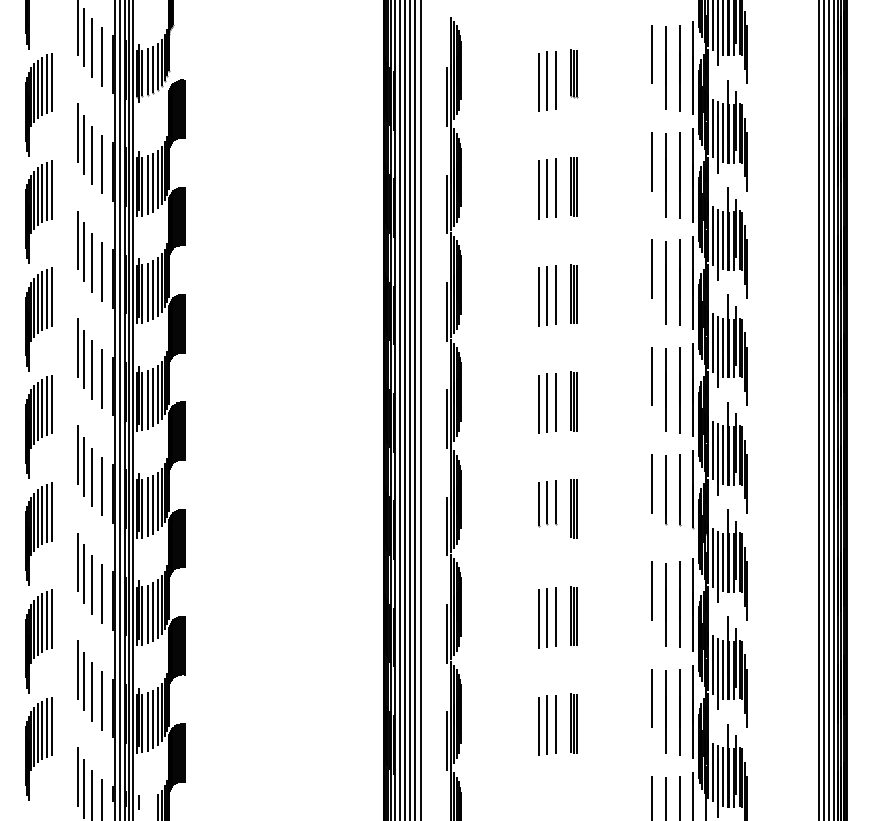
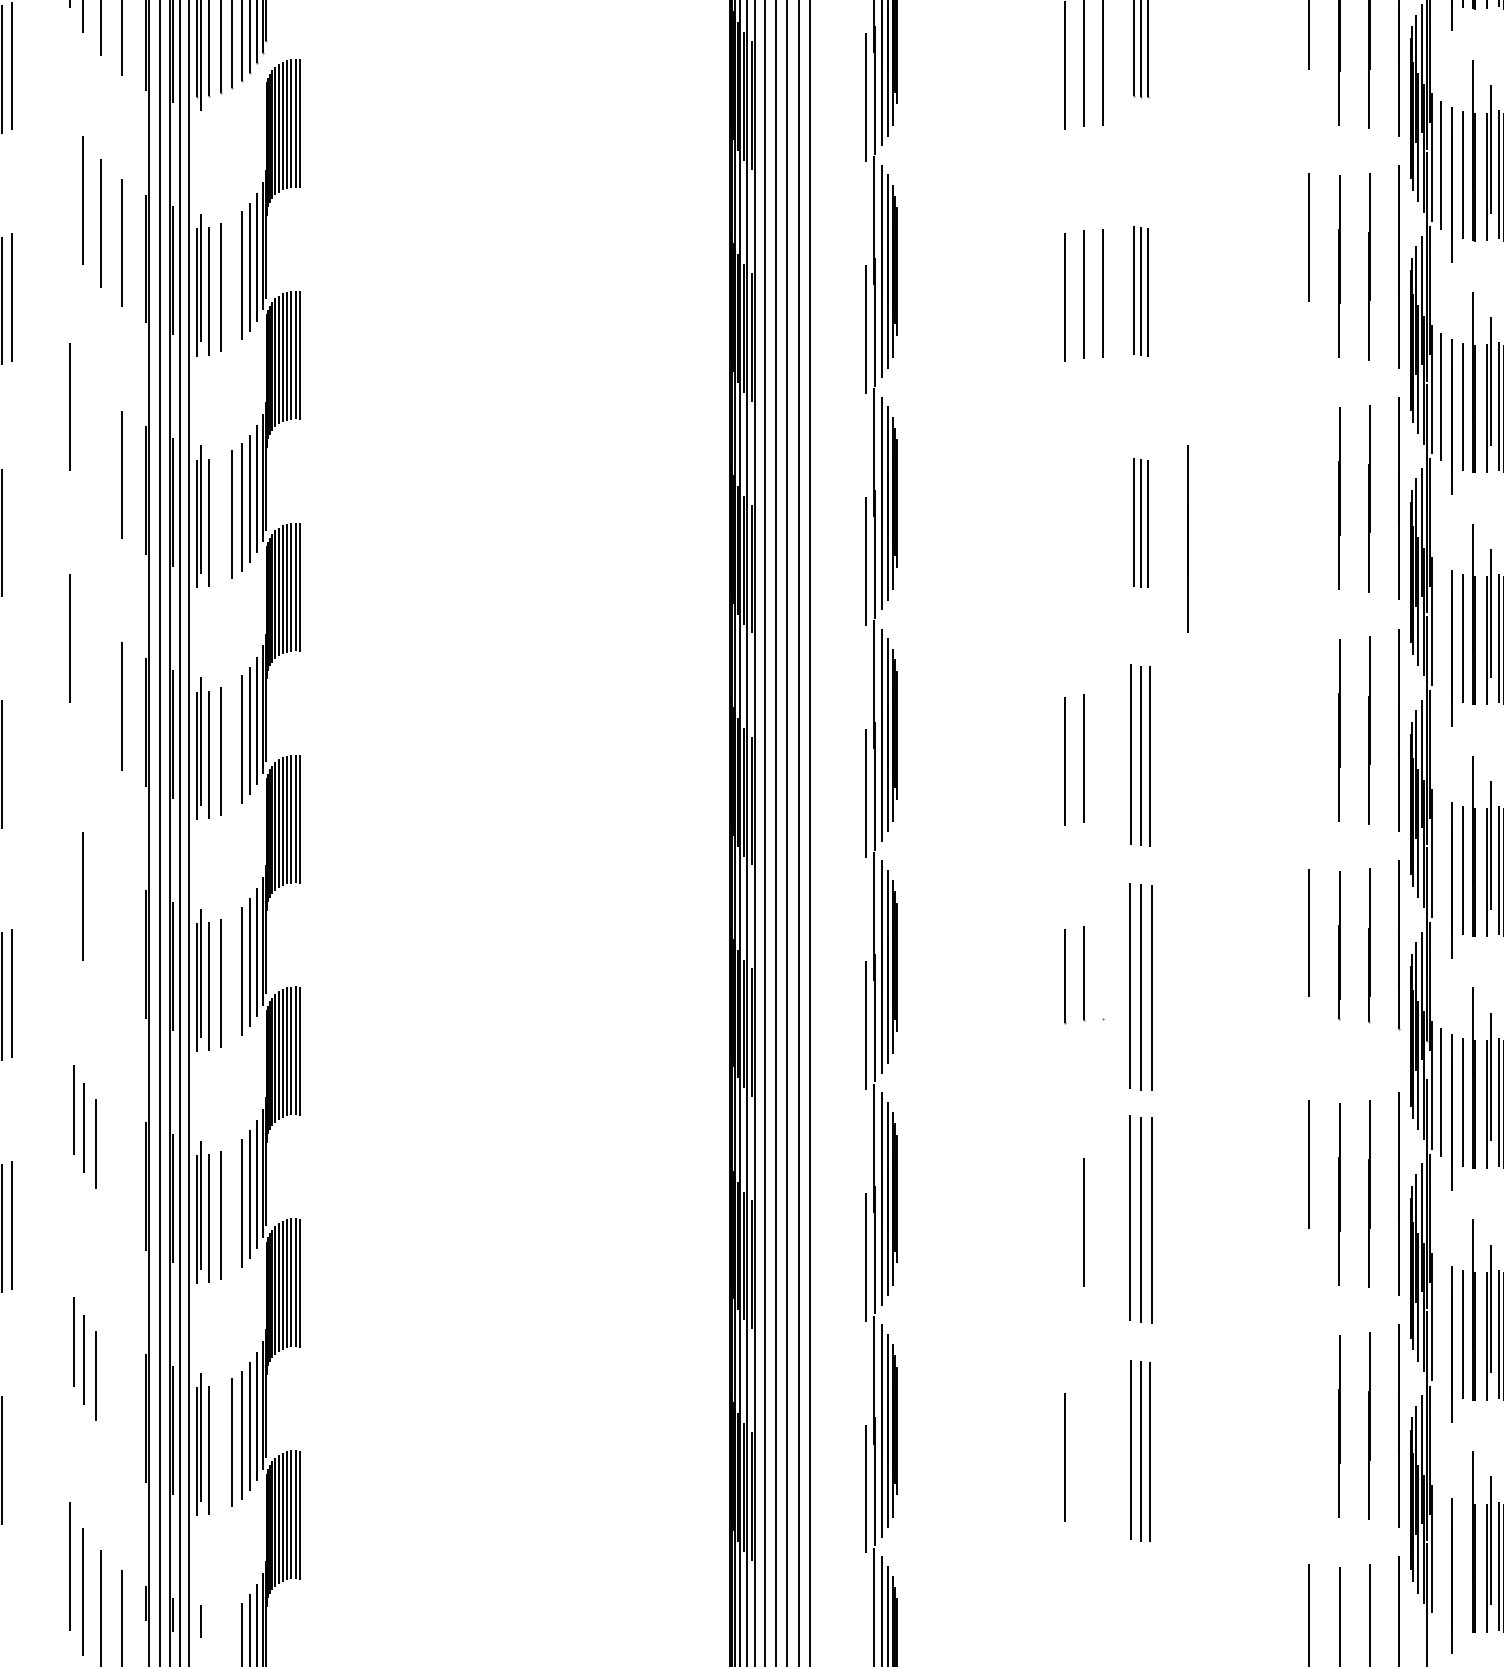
line: (77, 132) -> (68, 173), removed
line: (153, 182) -> (232, 281), removed
line: (84, 252) -> (83, 433), removed
line: (92, 262) -> (100, 454), removed
line: (651, 268) -> (1308, 467), removed
line: (147, 292) -> (219, 519), removed
line: (556, 295) -> (1103, 526), removed
part: (542, 296) -> (1073, 528), removed
line: (51, 297) -> (12, 530), removed
line: (595, 301) -> (1187, 539), added
line: (712, 342) -> (1440, 627), removed
line: (84, 359) -> (83, 664), removed
line: (92, 369) -> (100, 685), removed
line: (651, 376) -> (1308, 701), removed
line: (153, 397) -> (232, 746), removed
part: (573, 401) -> (1140, 755), size x1.4
line: (556, 402) -> (1103, 757), removed
line: (51, 404) -> (12, 761), removed
line: (712, 450) -> (1440, 860), removed
line: (77, 454) -> (68, 869), removed
line: (92, 477) -> (100, 919), removed
line: (102, 486) -> (122, 938), removed
line: (556, 501) -> (1103, 971), removed
line: (153, 504) -> (232, 977), removed
part: (573, 508) -> (1140, 986), size x1.6
part: (84, 573) -> (83, 1126), size x0.7
line: (102, 593) -> (122, 1169), removed
line: (153, 612) -> (232, 1210), removed
part: (573, 615) -> (1140, 1217), size x1.6
line: (556, 617) -> (1103, 1221), removed
line: (538, 618) -> (1064, 1223), removed
line: (712, 664) -> (1440, 1323), removed
part: (84, 680) -> (83, 1357), size x0.7
line: (651, 698) -> (1308, 1396), removed
line: (102, 700) -> (122, 1401), removed
line: (147, 721) -> (219, 1446), removed
part: (573, 723) -> (1140, 1450), size x1.4
line: (547, 724) -> (1084, 1452), removed
line: (556, 724) -> (1103, 1452), removed
line: (51, 726) -> (12, 1457), removed
line: (712, 772) -> (1440, 1556), removed
line: (723, 776) -> (1464, 1565), removed

